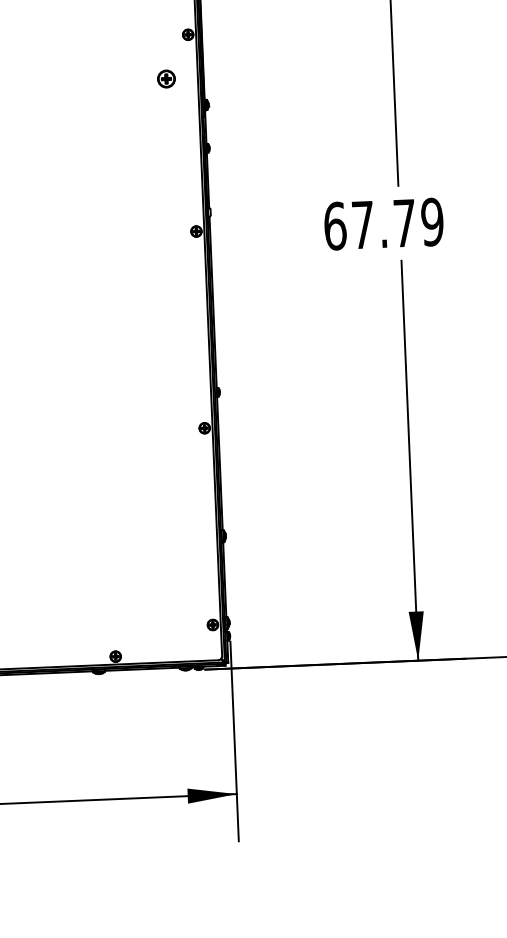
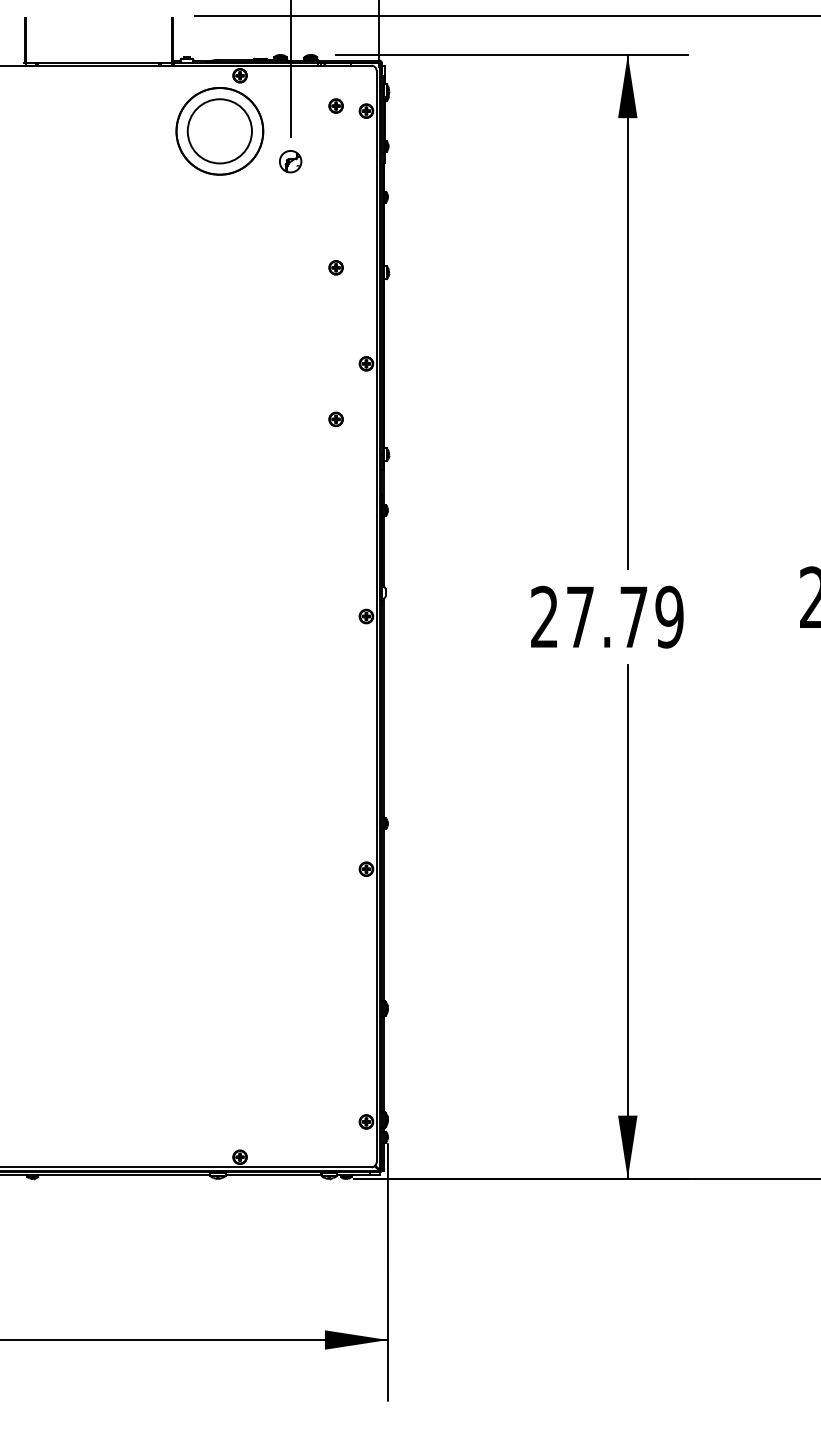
part: (165, 79) -> (335, 419), size x0.62
text: (335, 225) -> (545, 616), 67.79 -> 27.79

